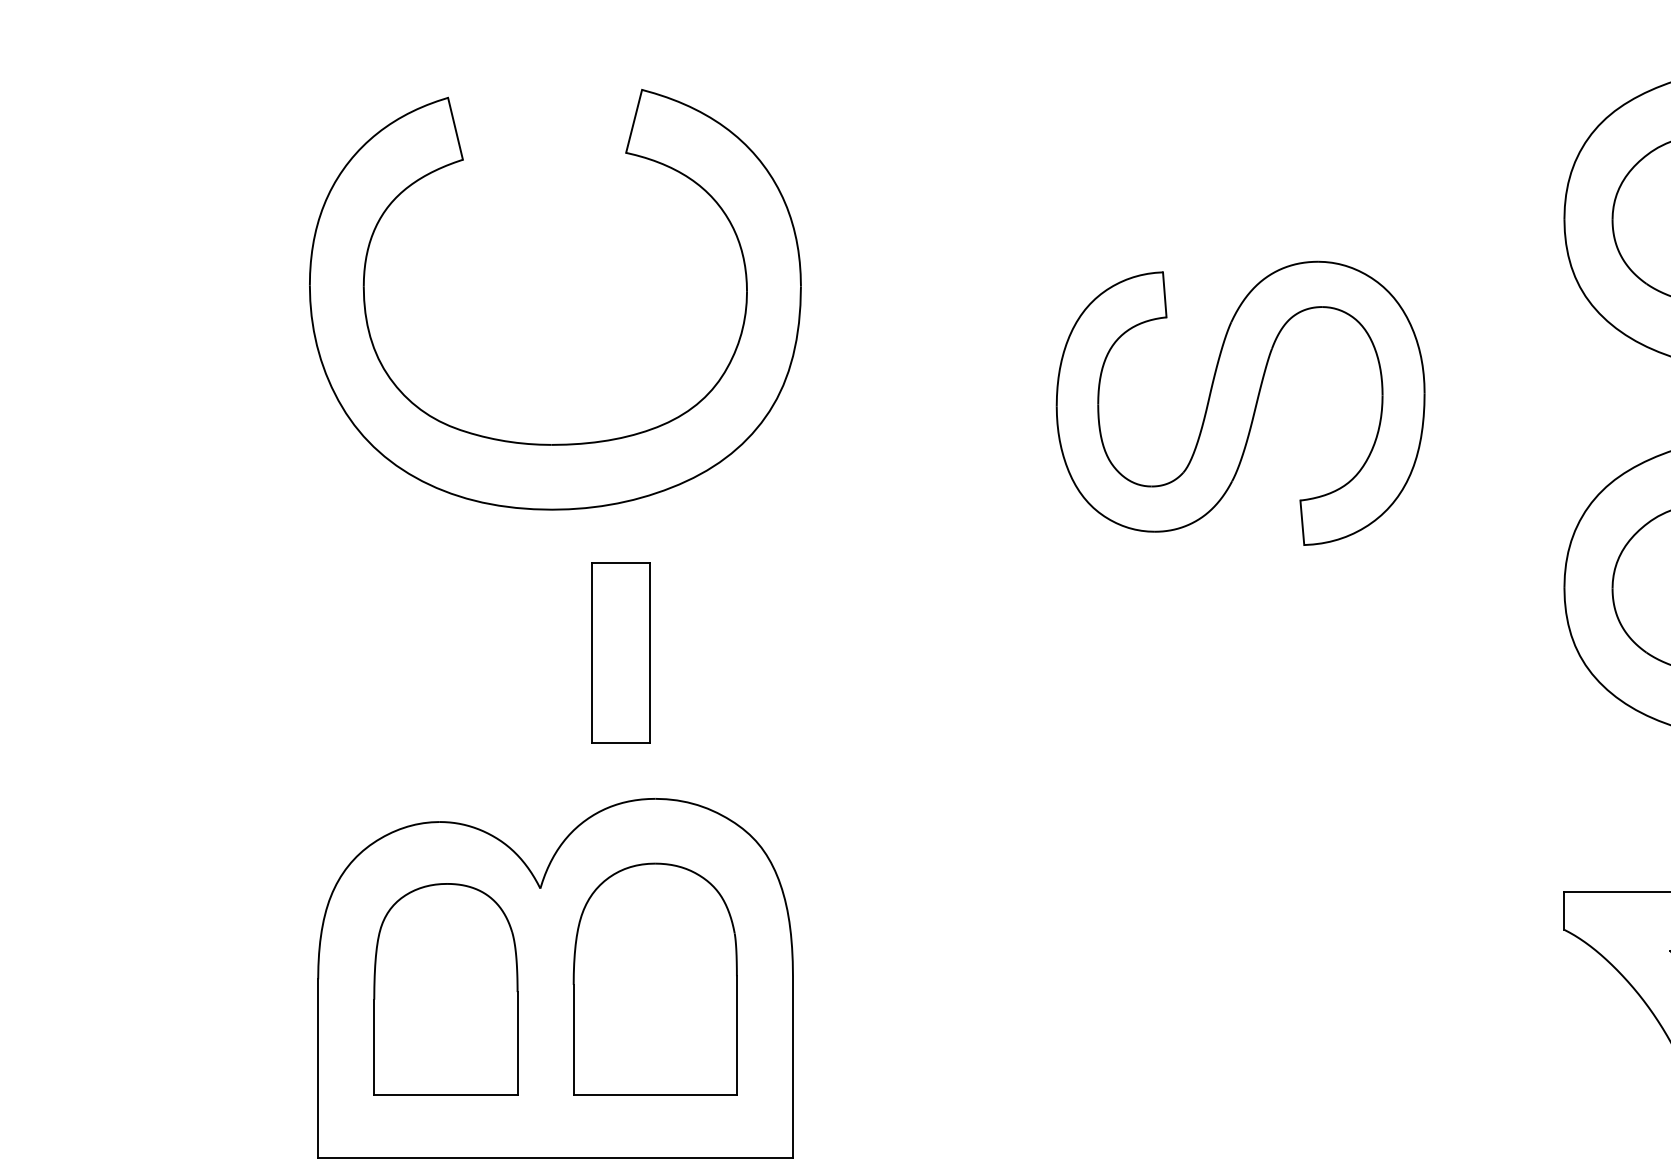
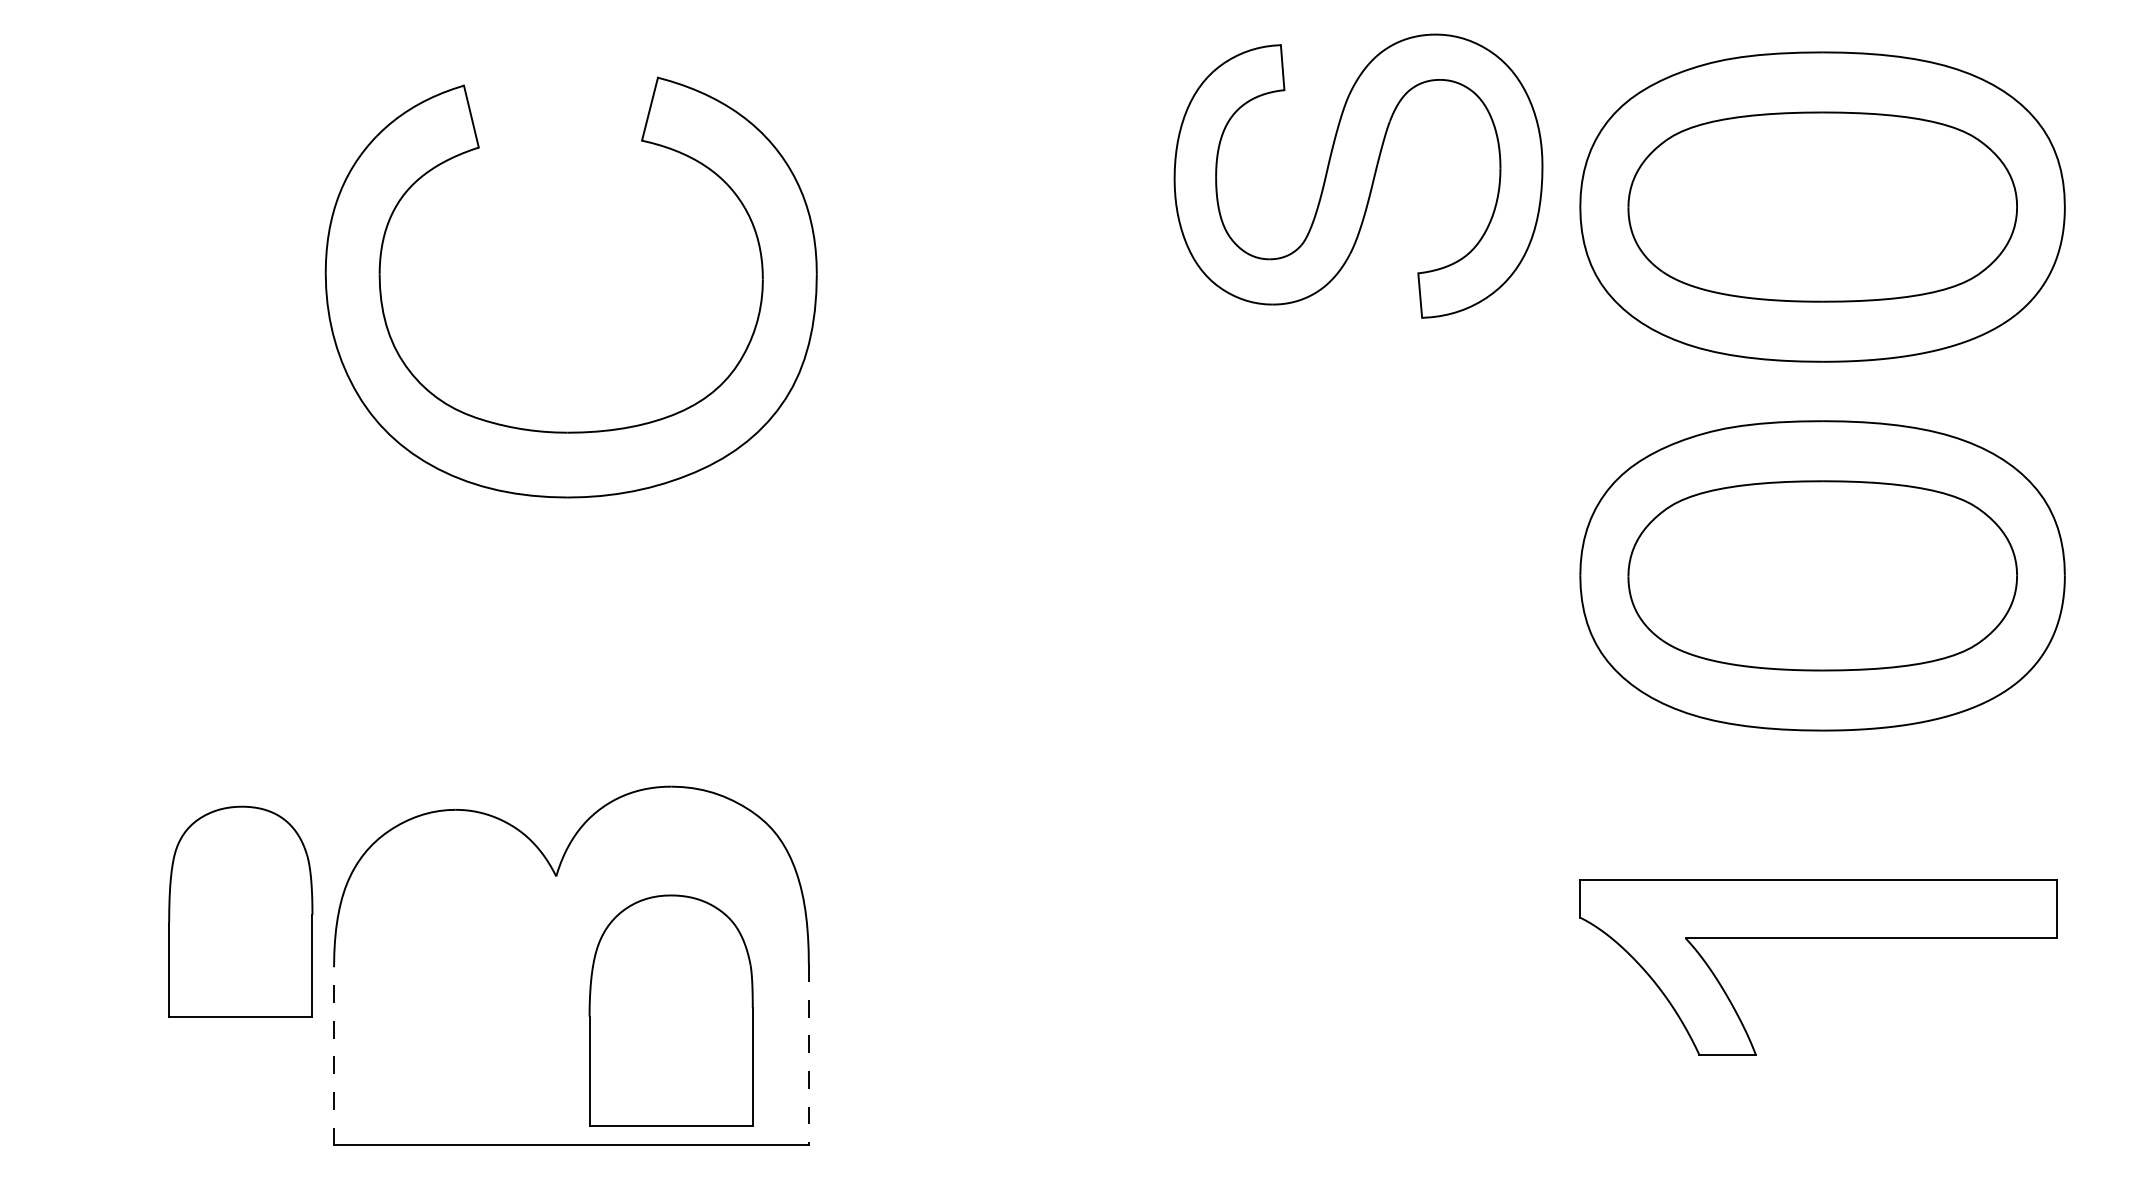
part: (1240, 402) -> (1358, 175), moved
part: (620, 652) -> (636, 640), removed
part: (654, 978) -> (670, 1010), moved
part: (445, 988) -> (240, 911), moved
line: (318, 1067) -> (334, 1055), solid -> dashed
line: (792, 1067) -> (808, 1055), solid -> dashed

